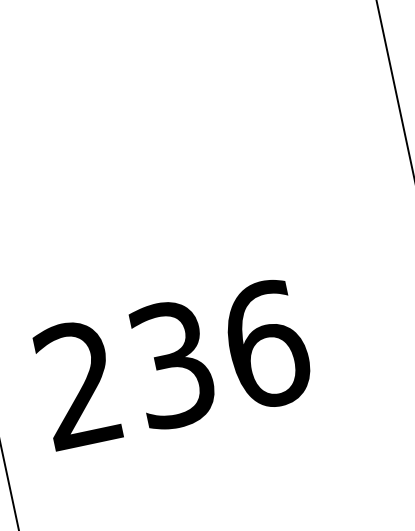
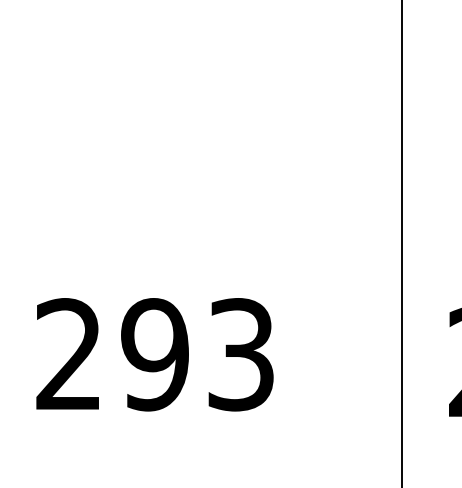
text: (219, 354) -> (198, 354), 236 -> 293

